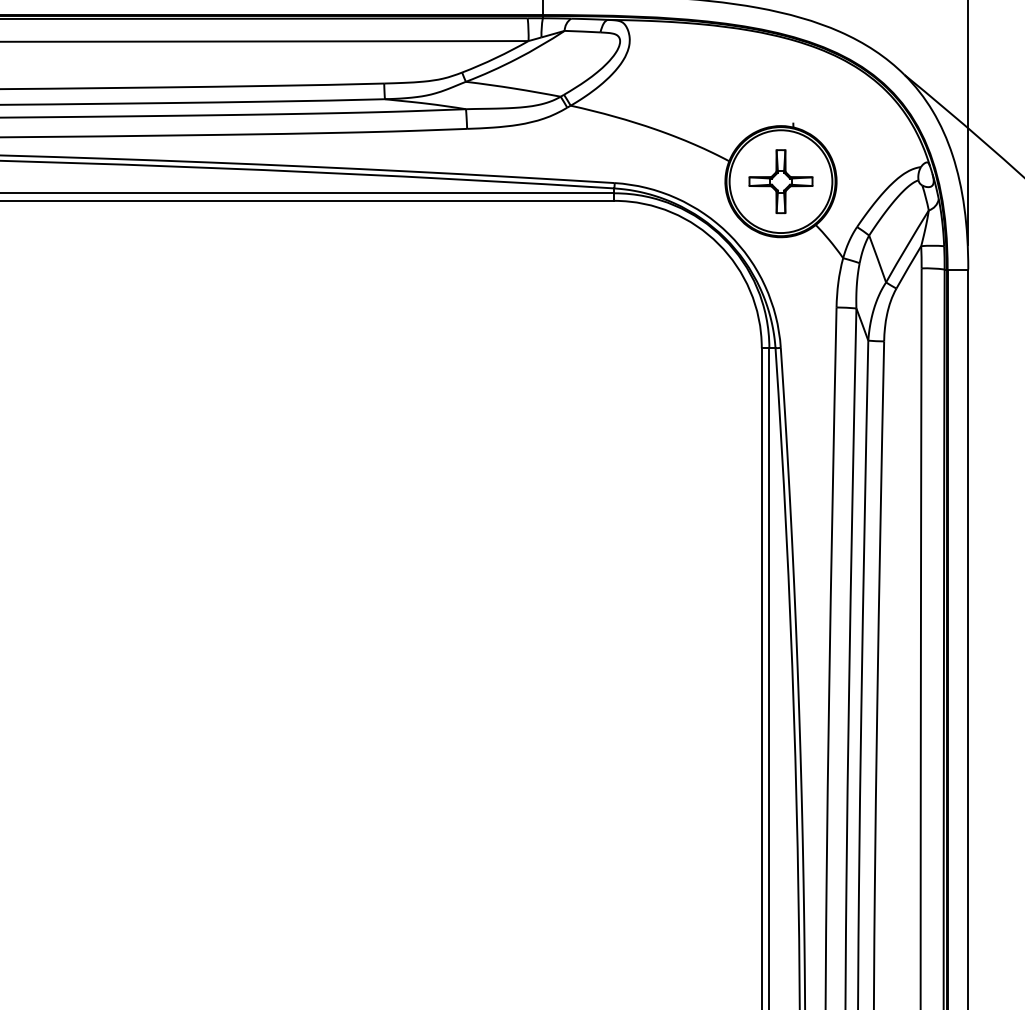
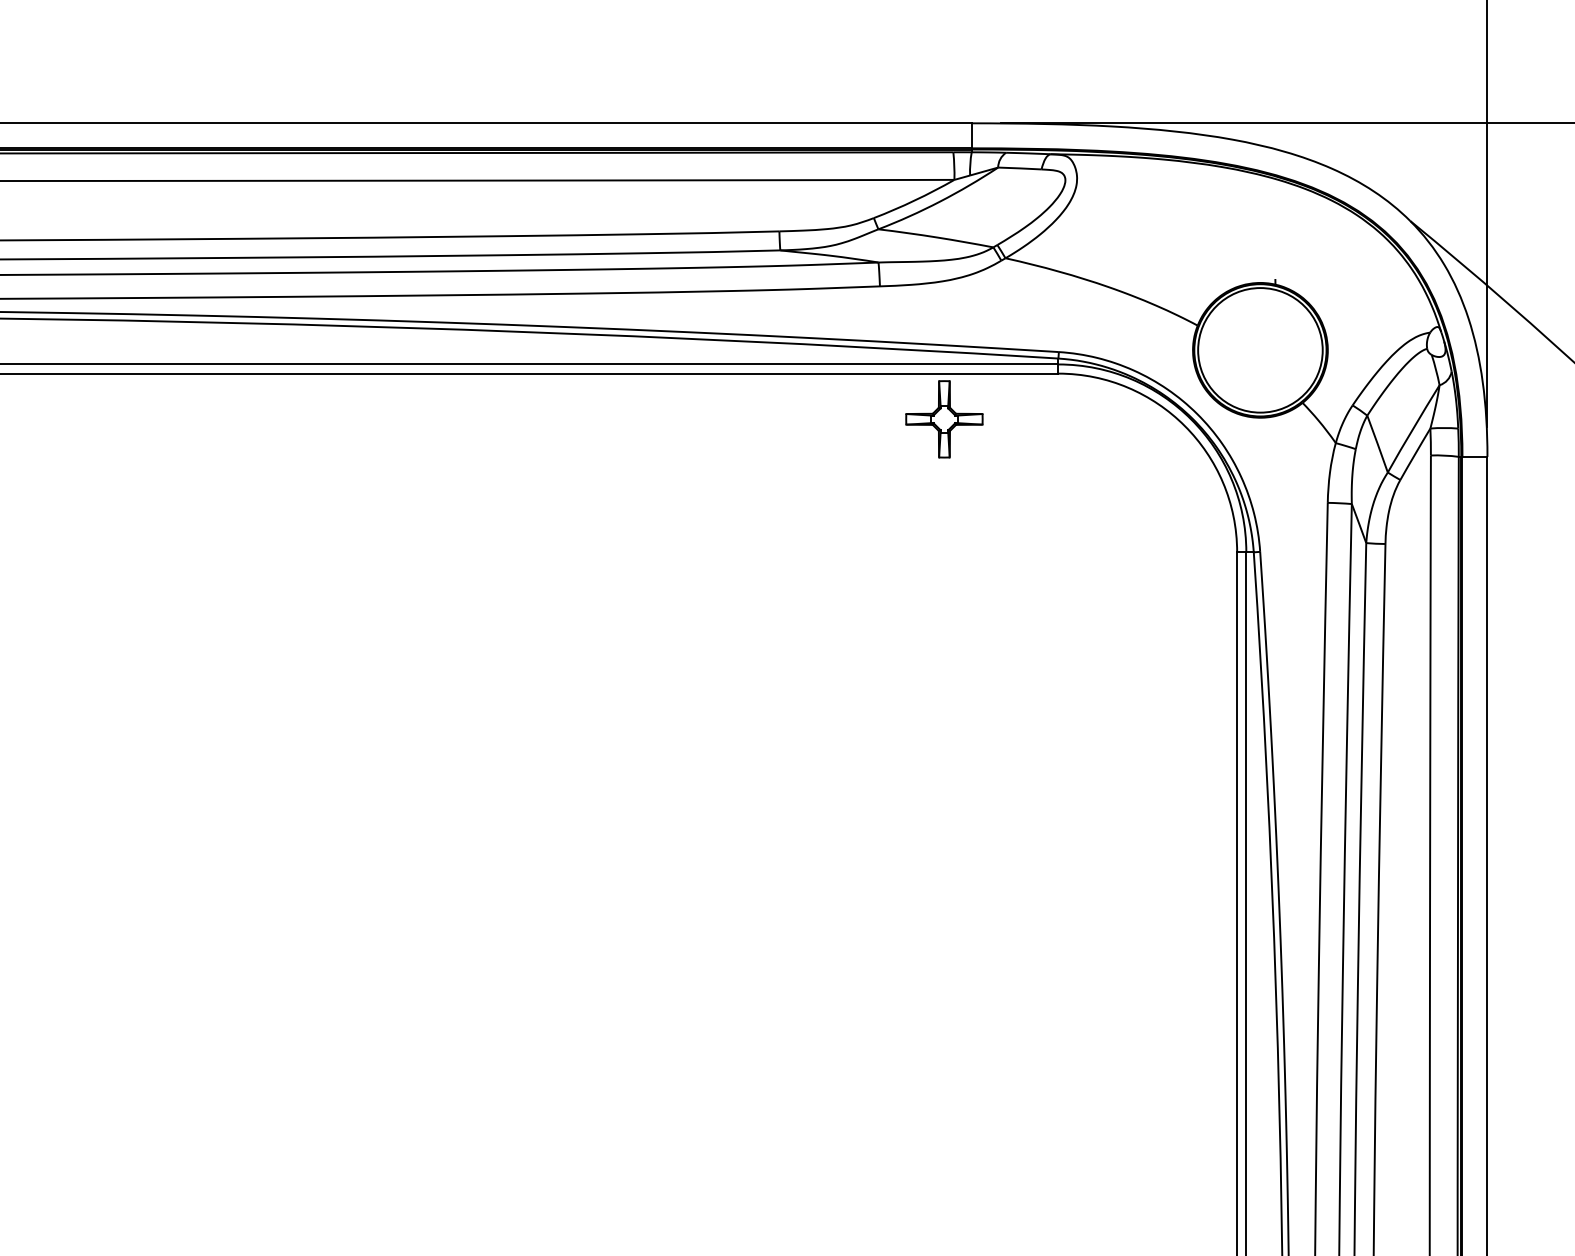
part: (781, 181) -> (944, 419), moved

